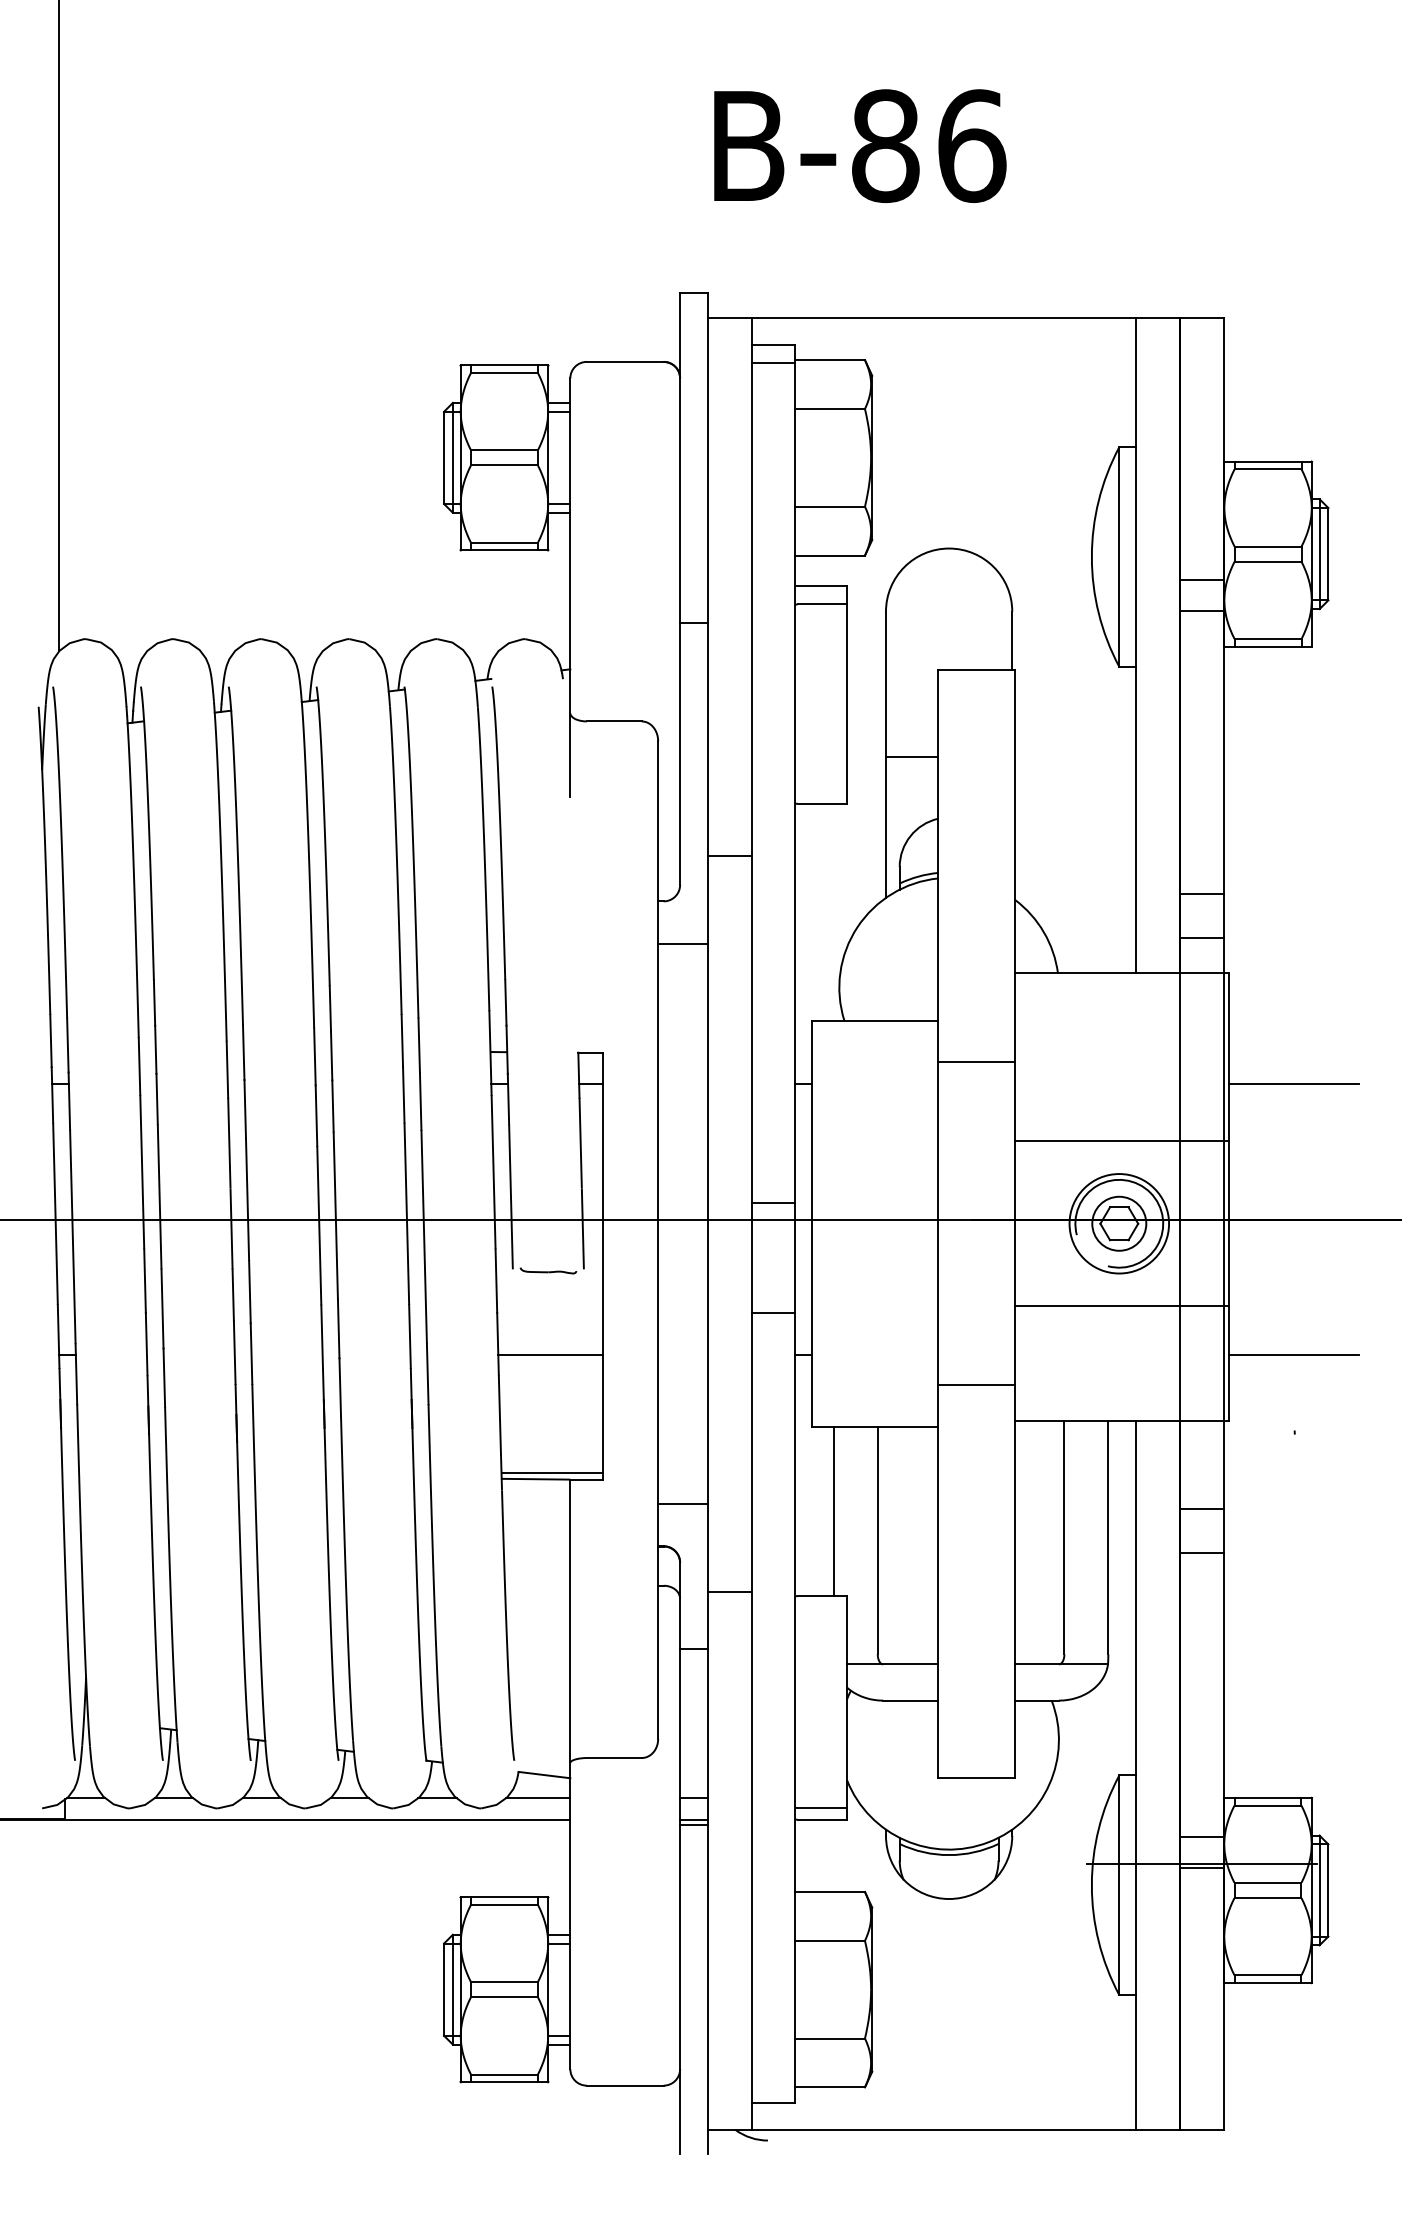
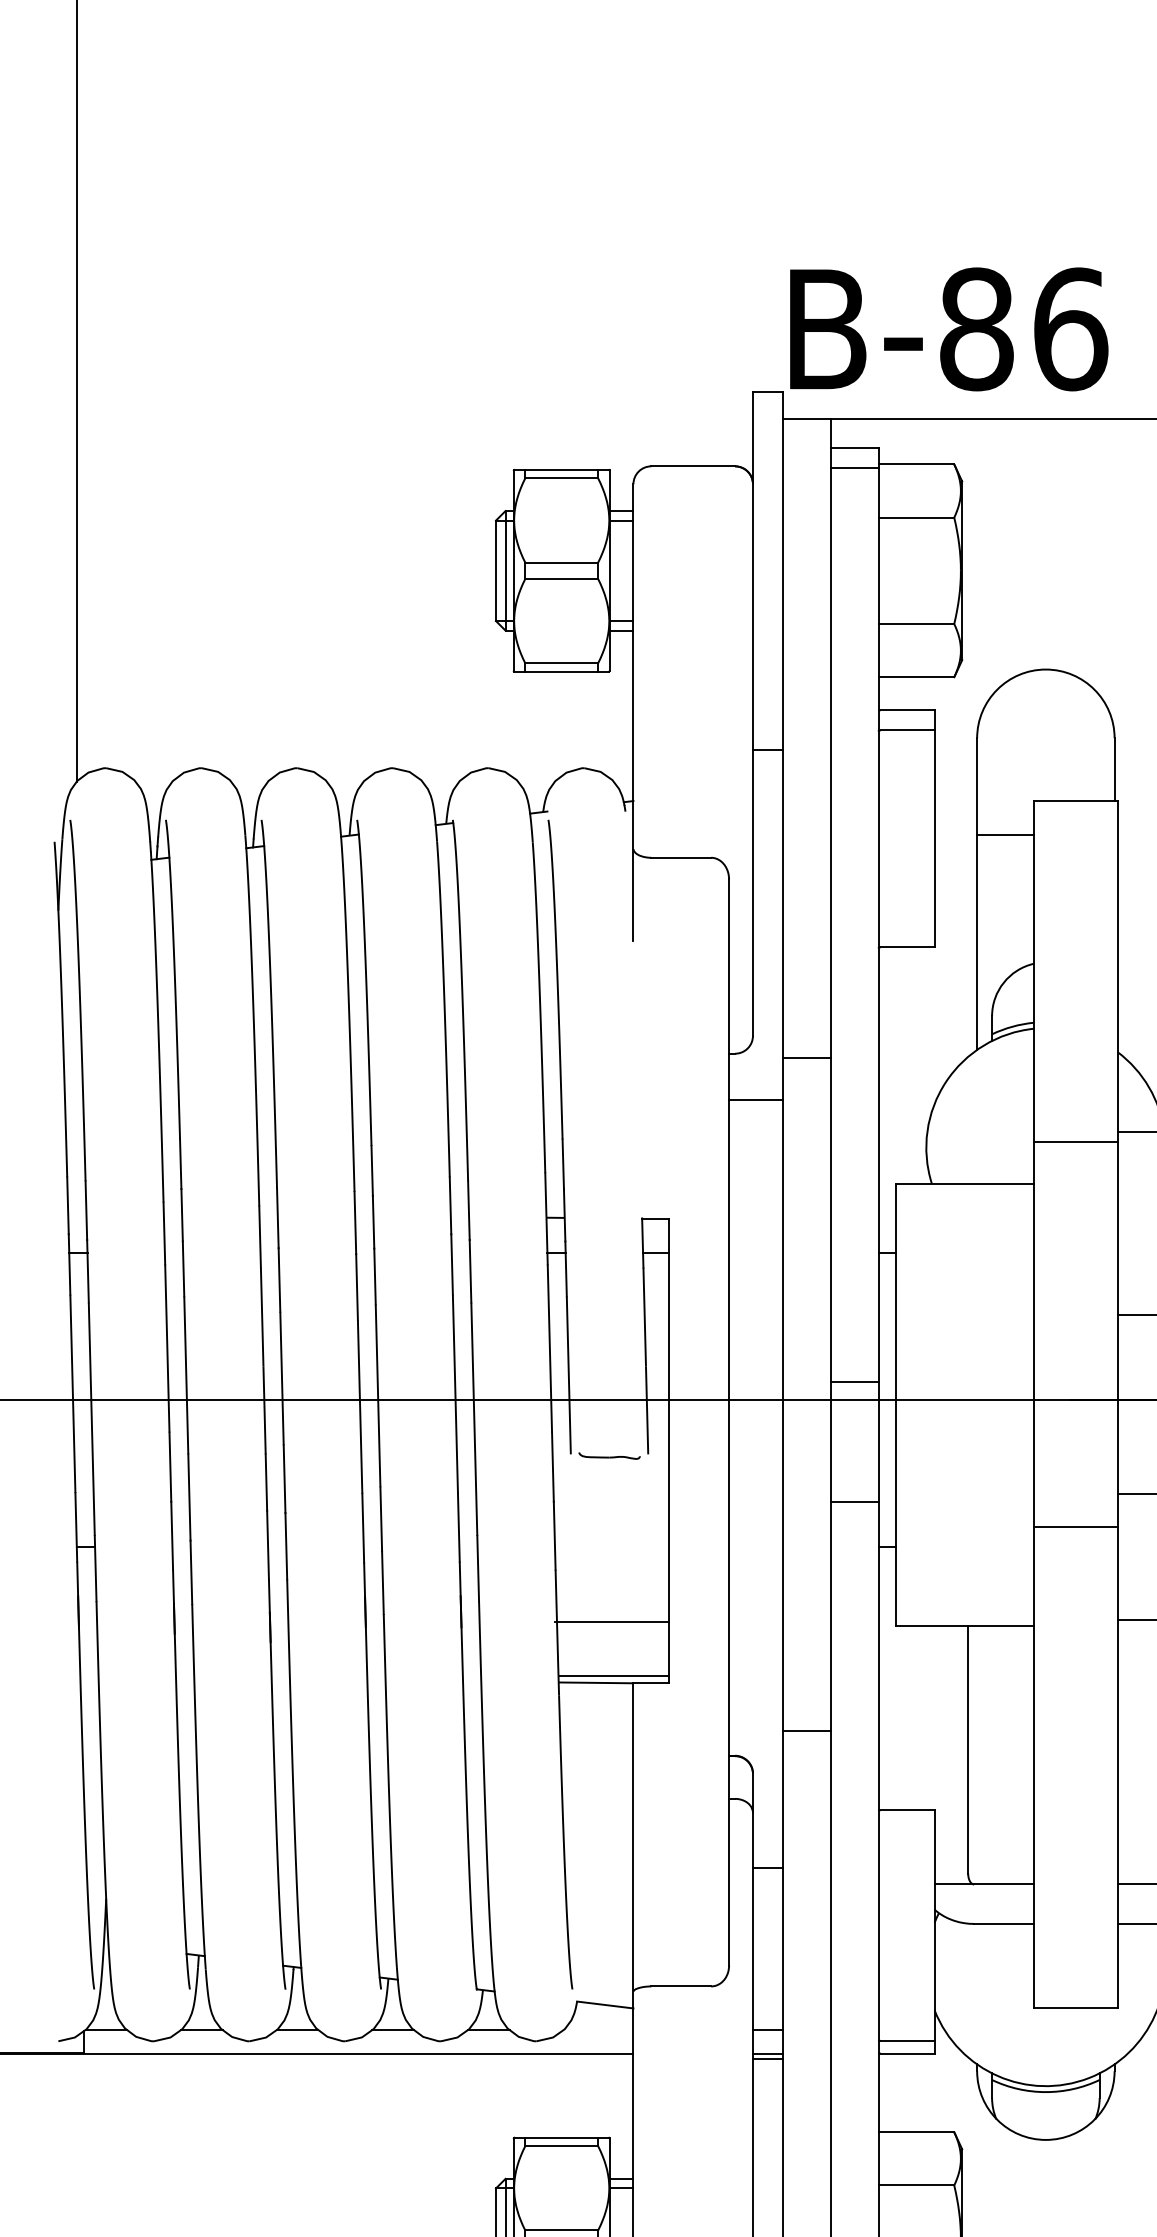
text: (860, 145) -> (949, 328), moved
line: (911, 757) -> (1004, 834), moved
line: (729, 855) -> (806, 1057), moved
line: (976, 1062) -> (1075, 1142), moved
line: (550, 1354) -> (611, 1622), moved
line: (976, 1385) -> (1075, 1527), moved
line: (682, 1503) -> (755, 1709), removed
line: (833, 1511) -> (919, 1718), removed
line: (729, 1591) -> (806, 1731), moved
line: (538, 1798) -> (598, 2030), removed

